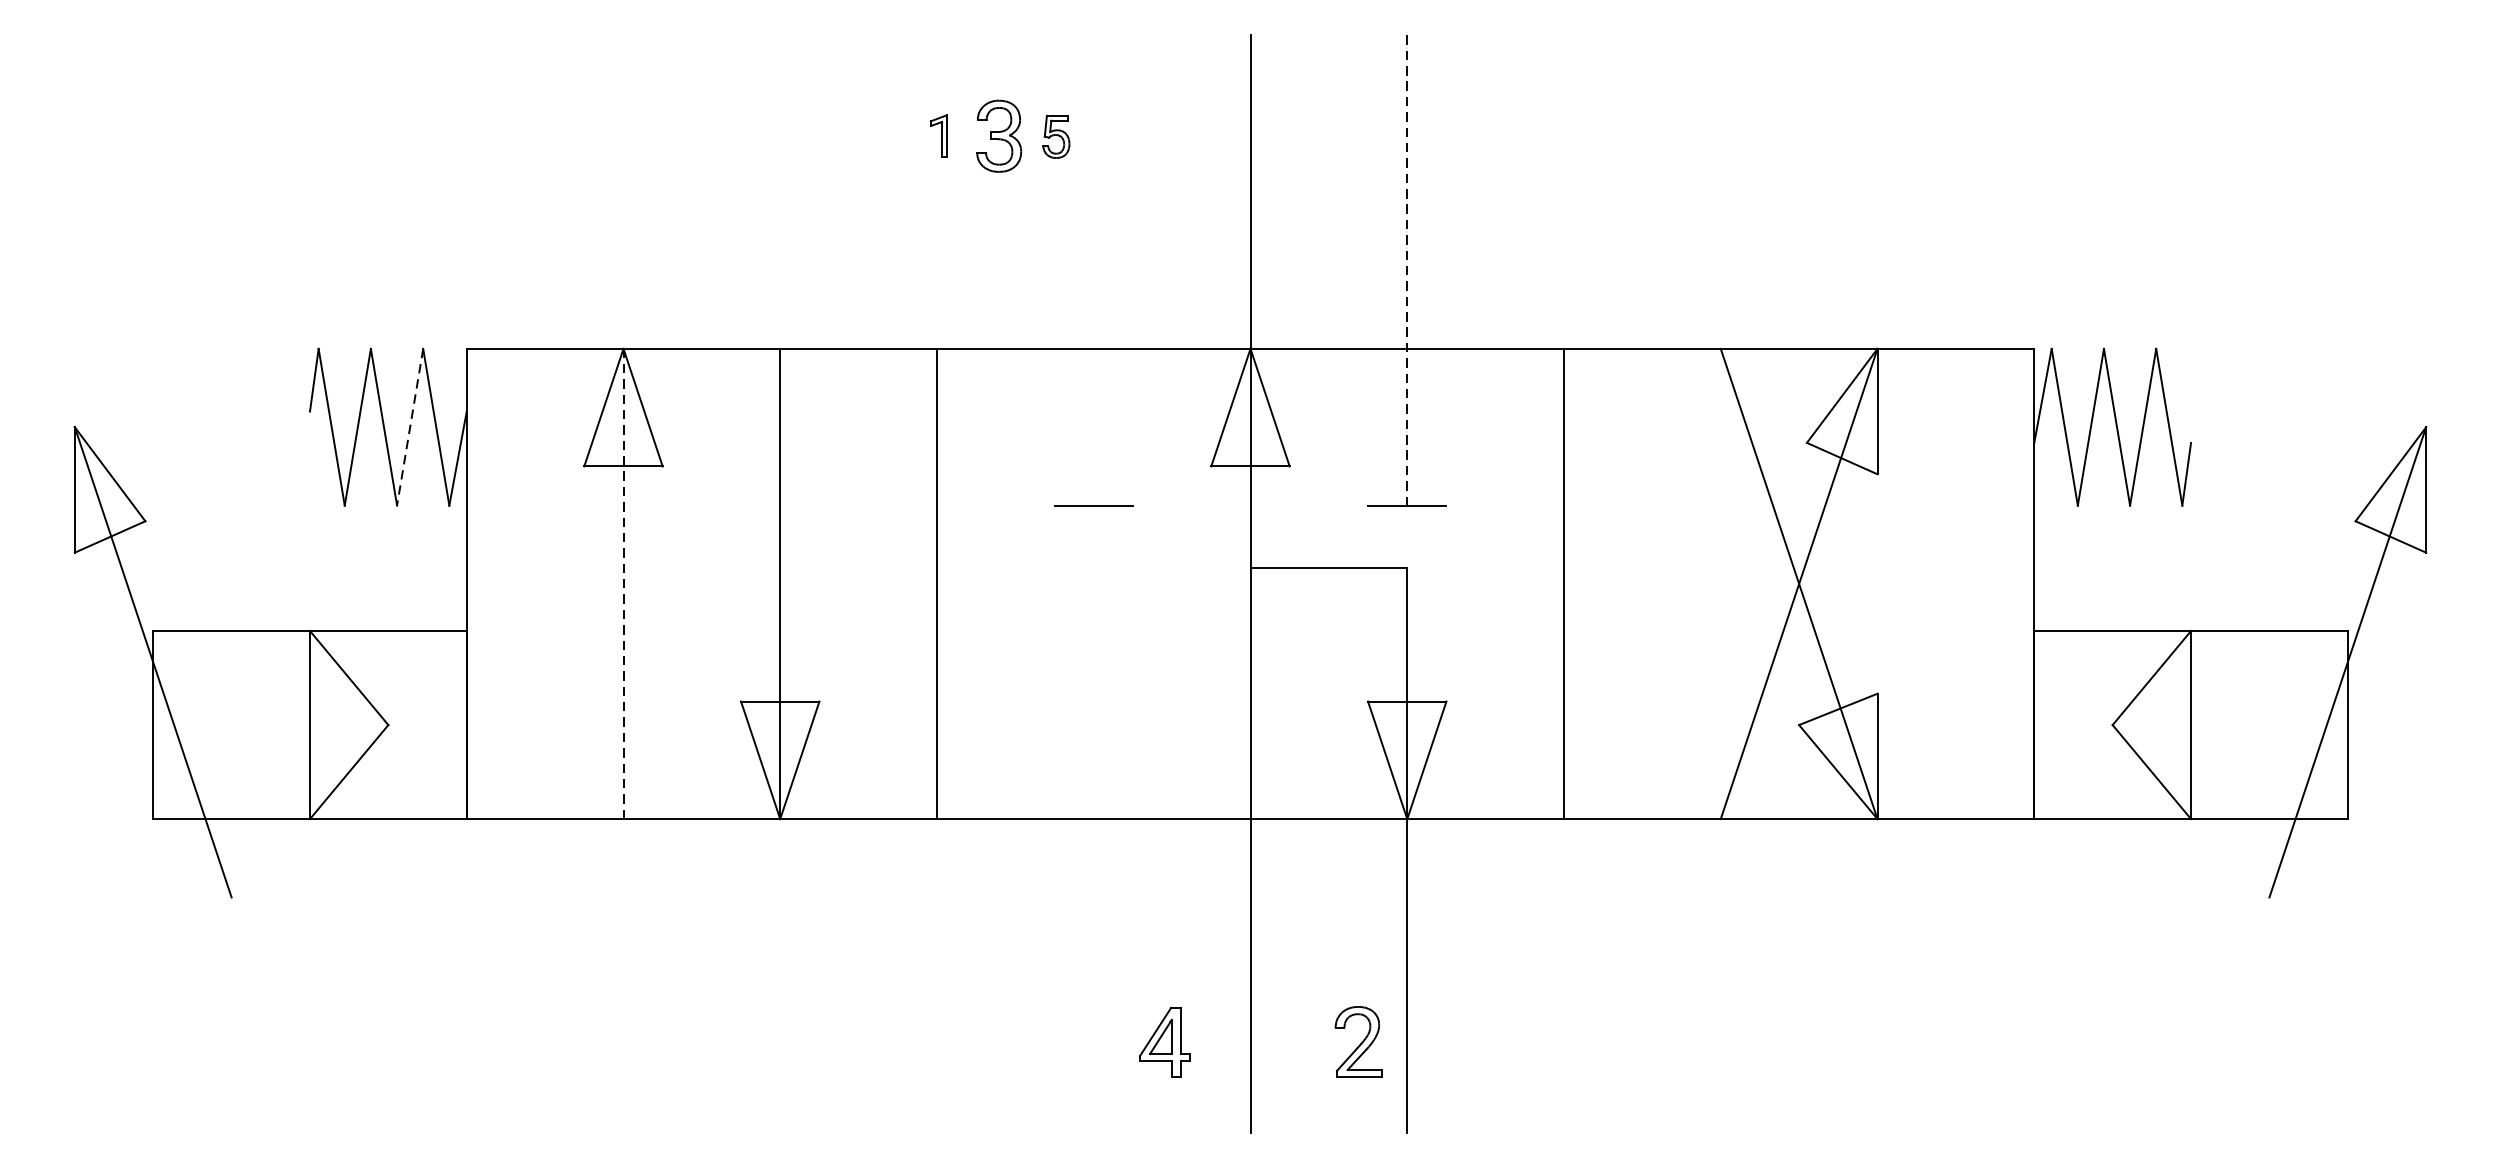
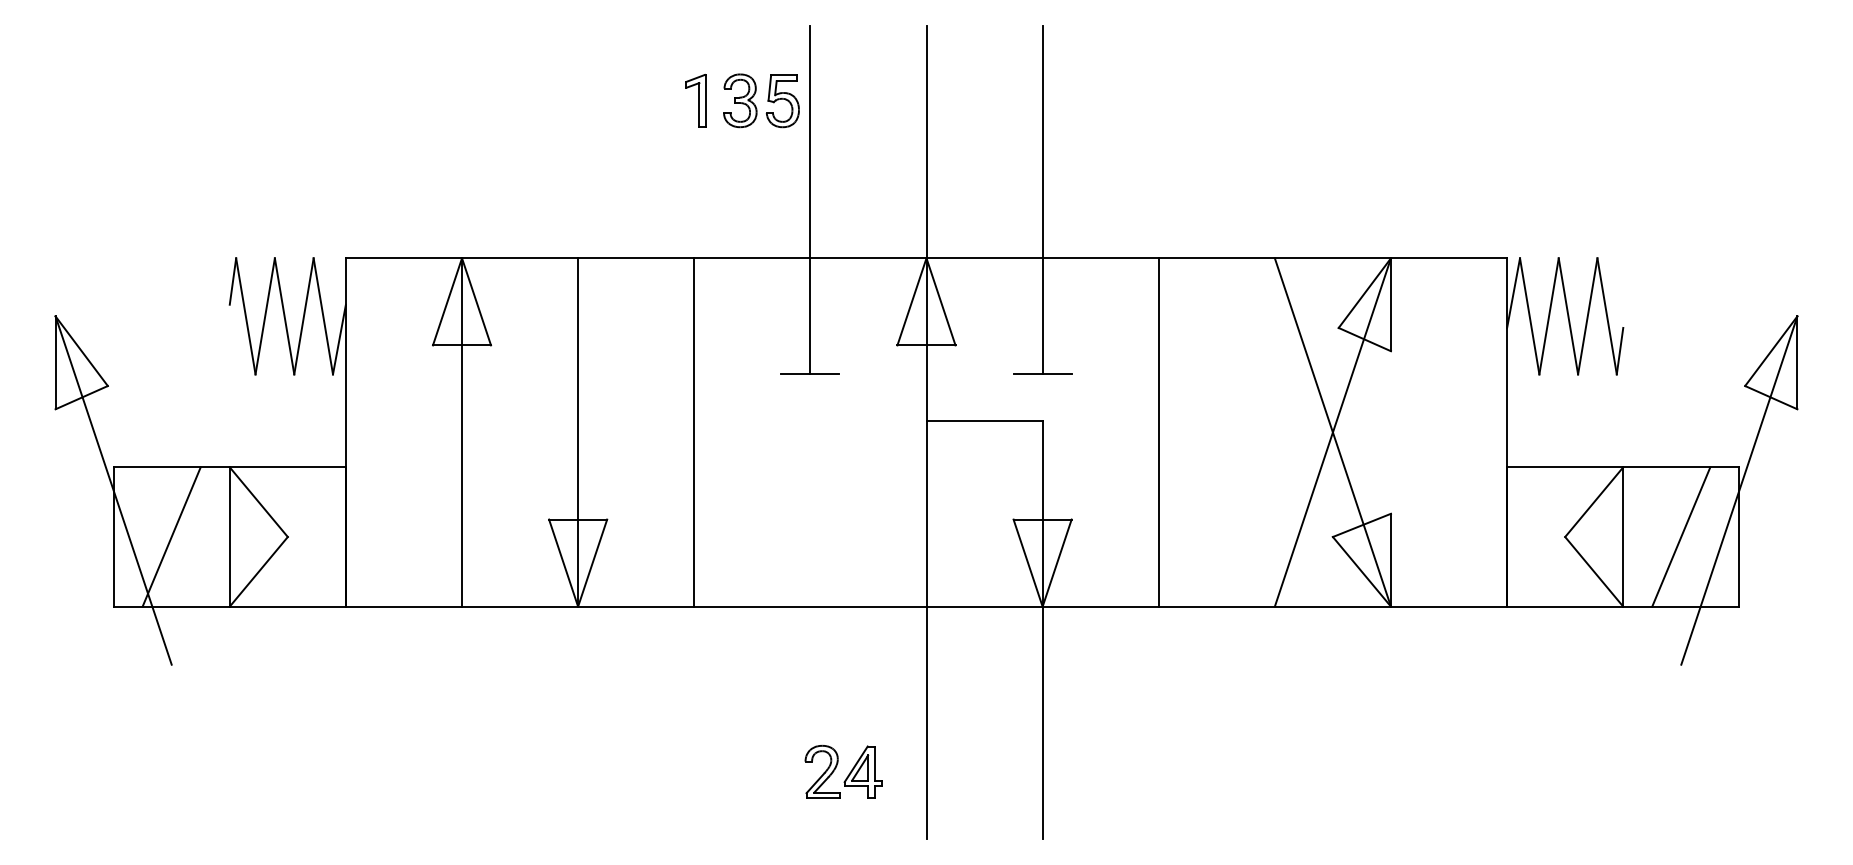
part: (938, 135) -> (695, 100), size x1.67
part: (1056, 137) -> (782, 101), size x1.67
line: (1093, 270) -> (810, 200), added
line: (1407, 270) -> (1042, 200), dashed -> solid
line: (409, 427) -> (303, 316), dashed -> solid
line: (624, 582) -> (462, 431), dashed -> solid
line: (231, 724) -> (171, 536), added
line: (2269, 724) -> (1681, 536), added
part: (1358, 1041) -> (822, 771), moved

